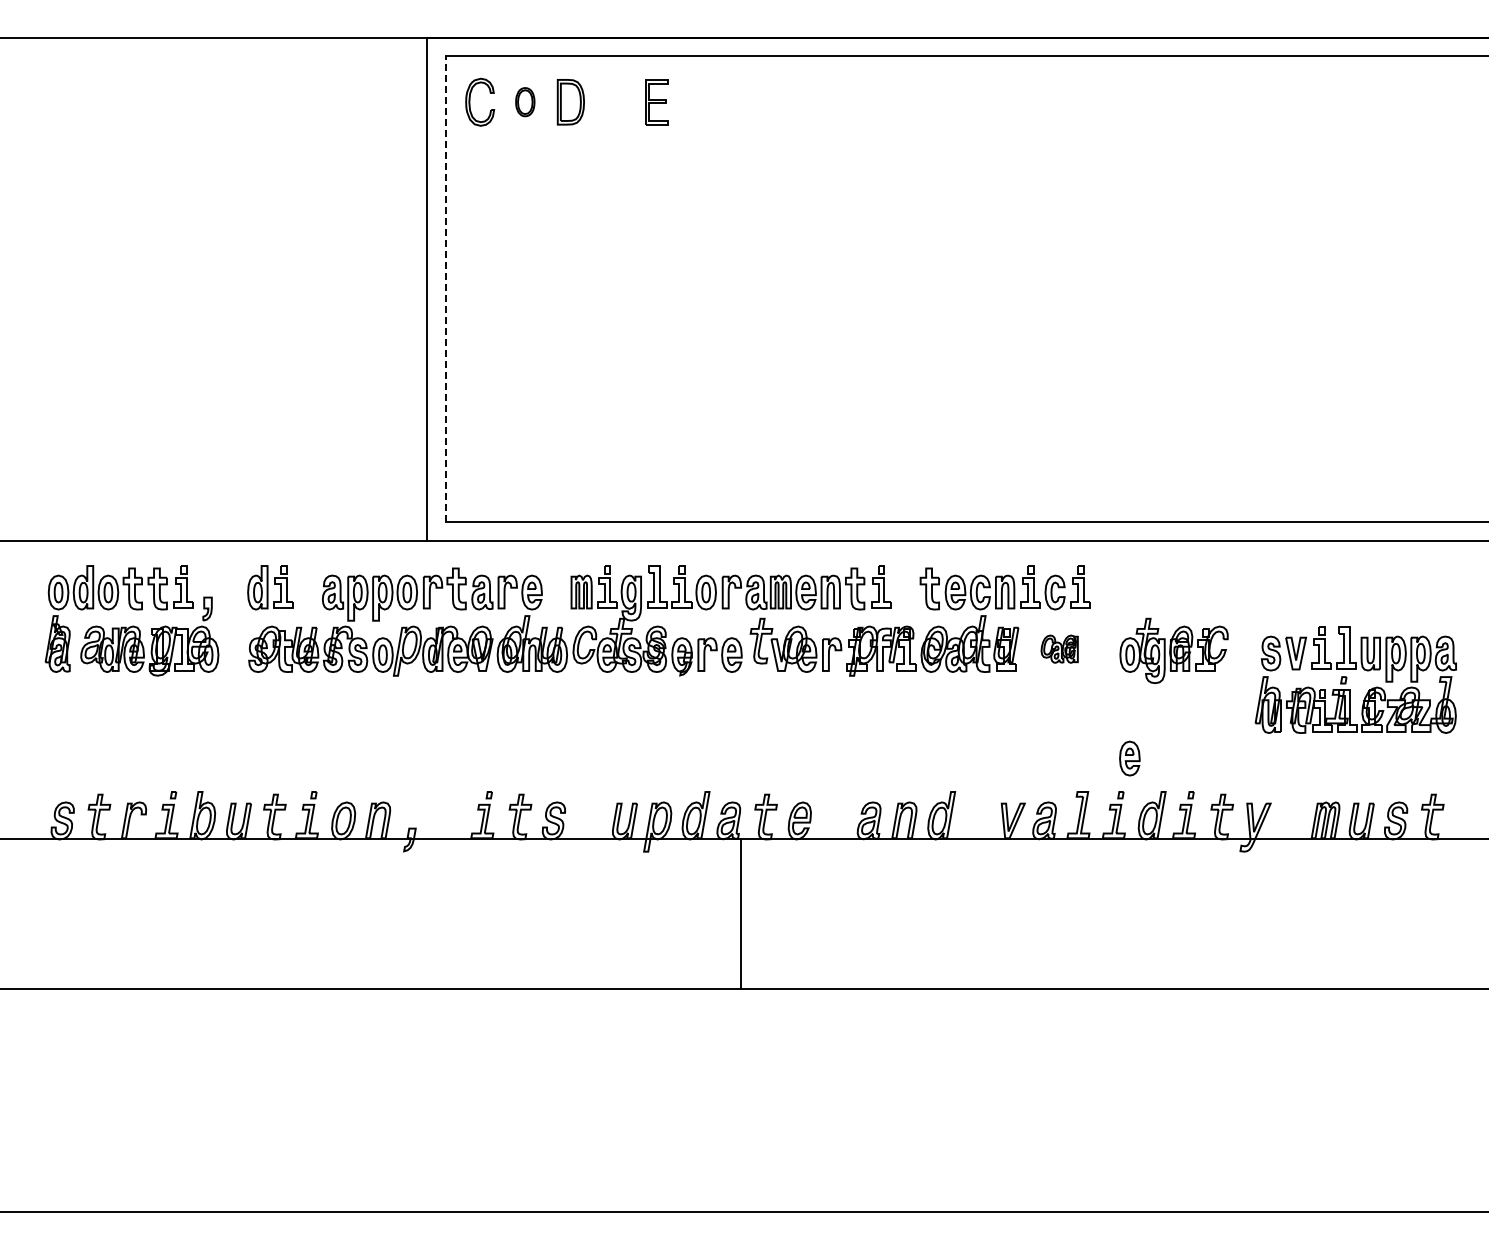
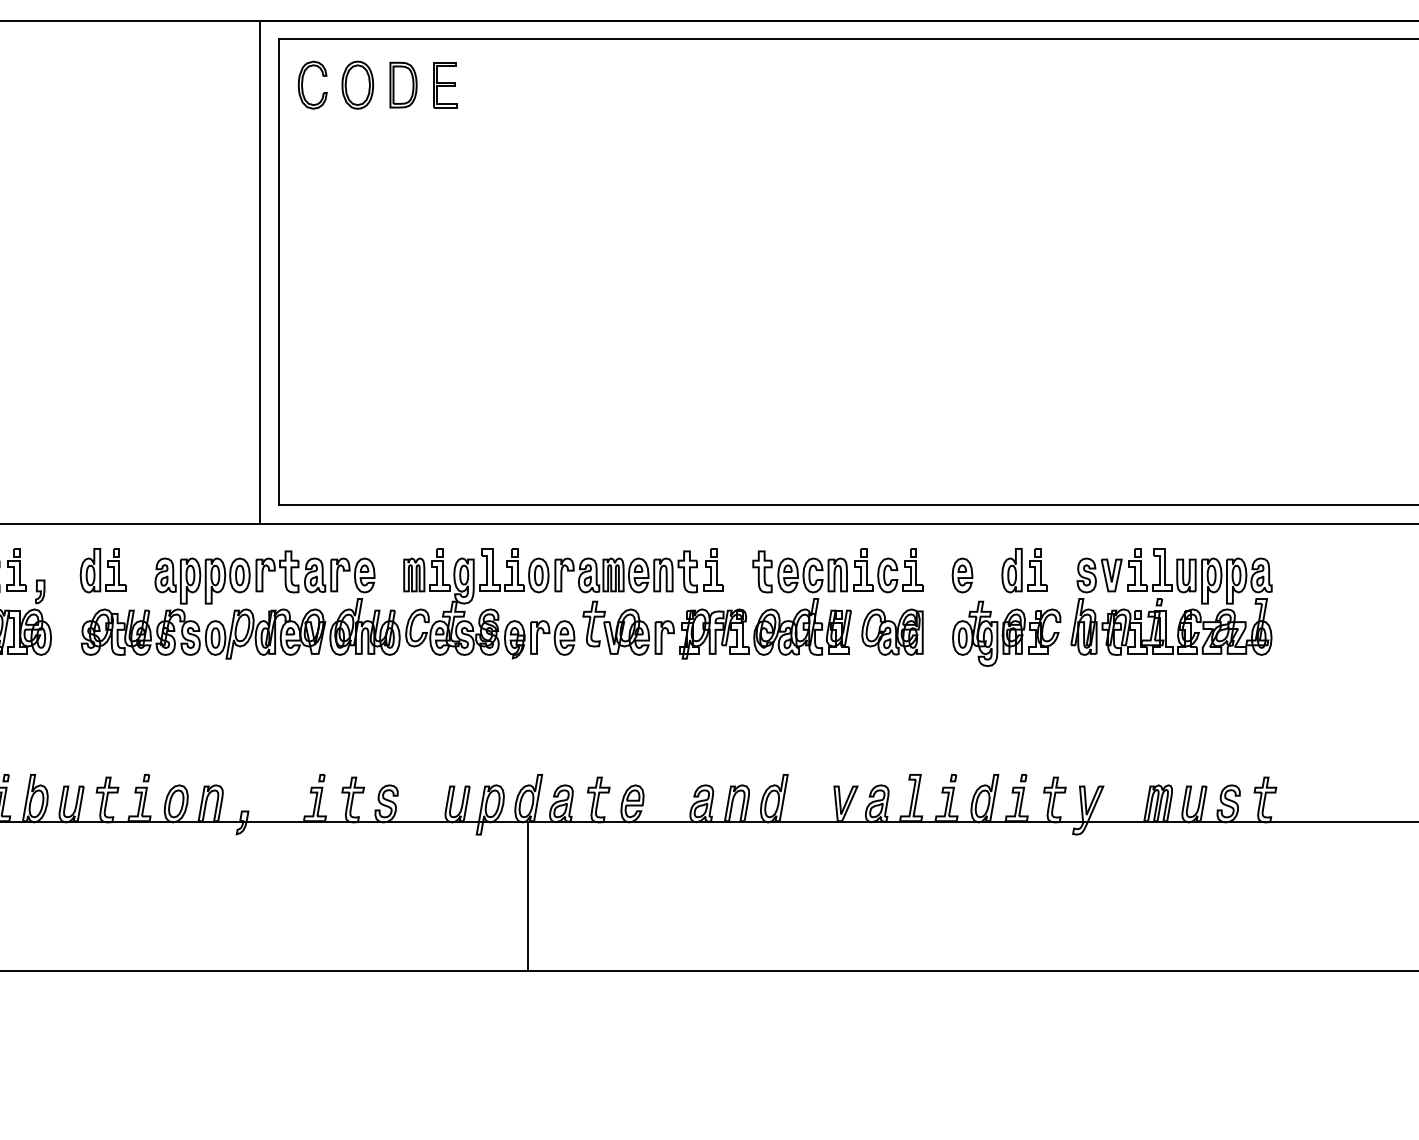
part: (525, 101) -> (358, 84), size x1.67
part: (656, 102) -> (445, 85), moved
line: (446, 288) -> (279, 271), dashed -> solid
part: (1191, 587) -> (1024, 570), added
part: (1059, 648) -> (892, 631), size x1.67
part: (1347, 679) -> (1163, 601), moved
part: (1129, 758) -> (962, 575), moved
line: (741, 913) -> (528, 896), moved

